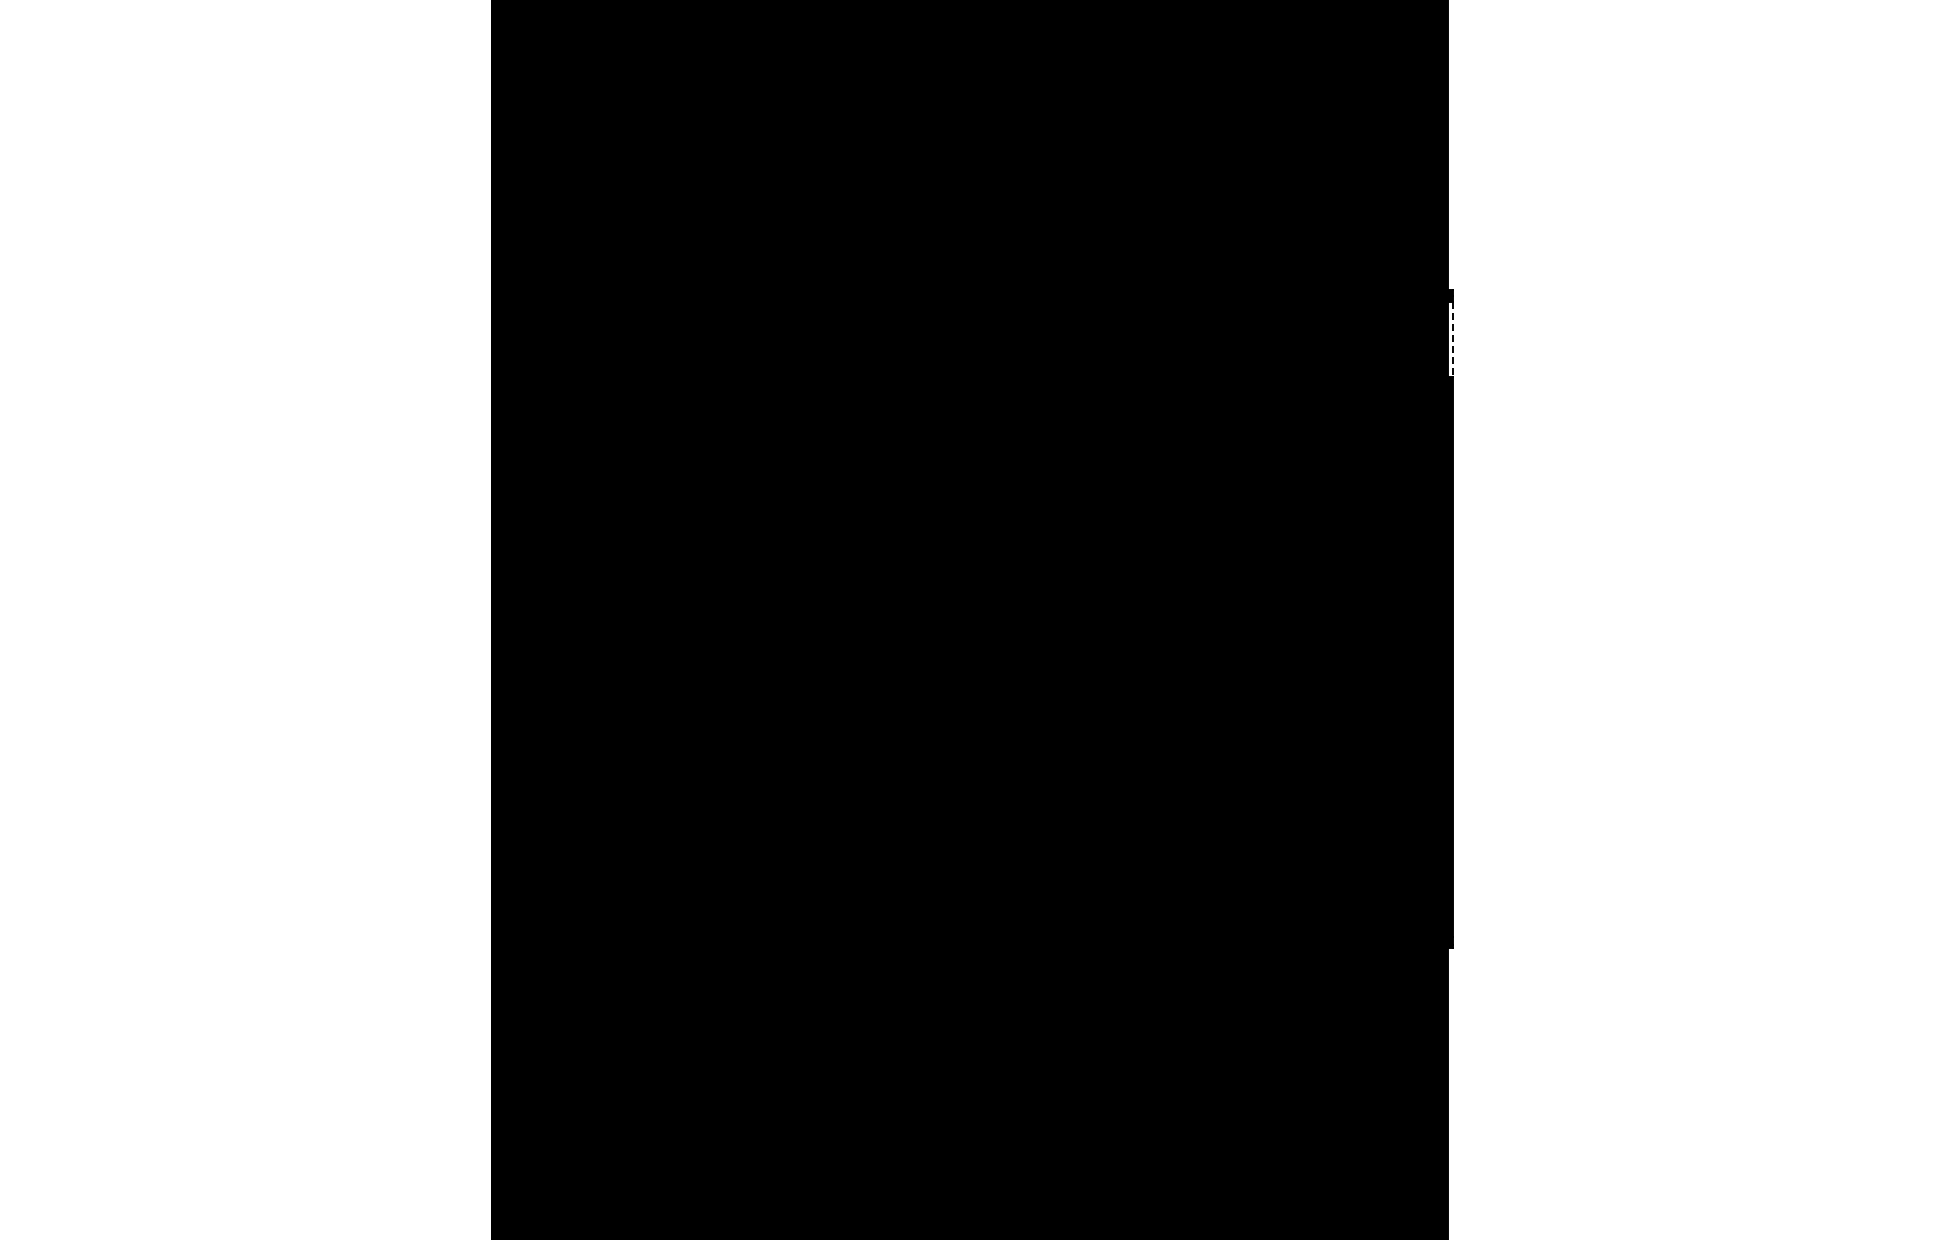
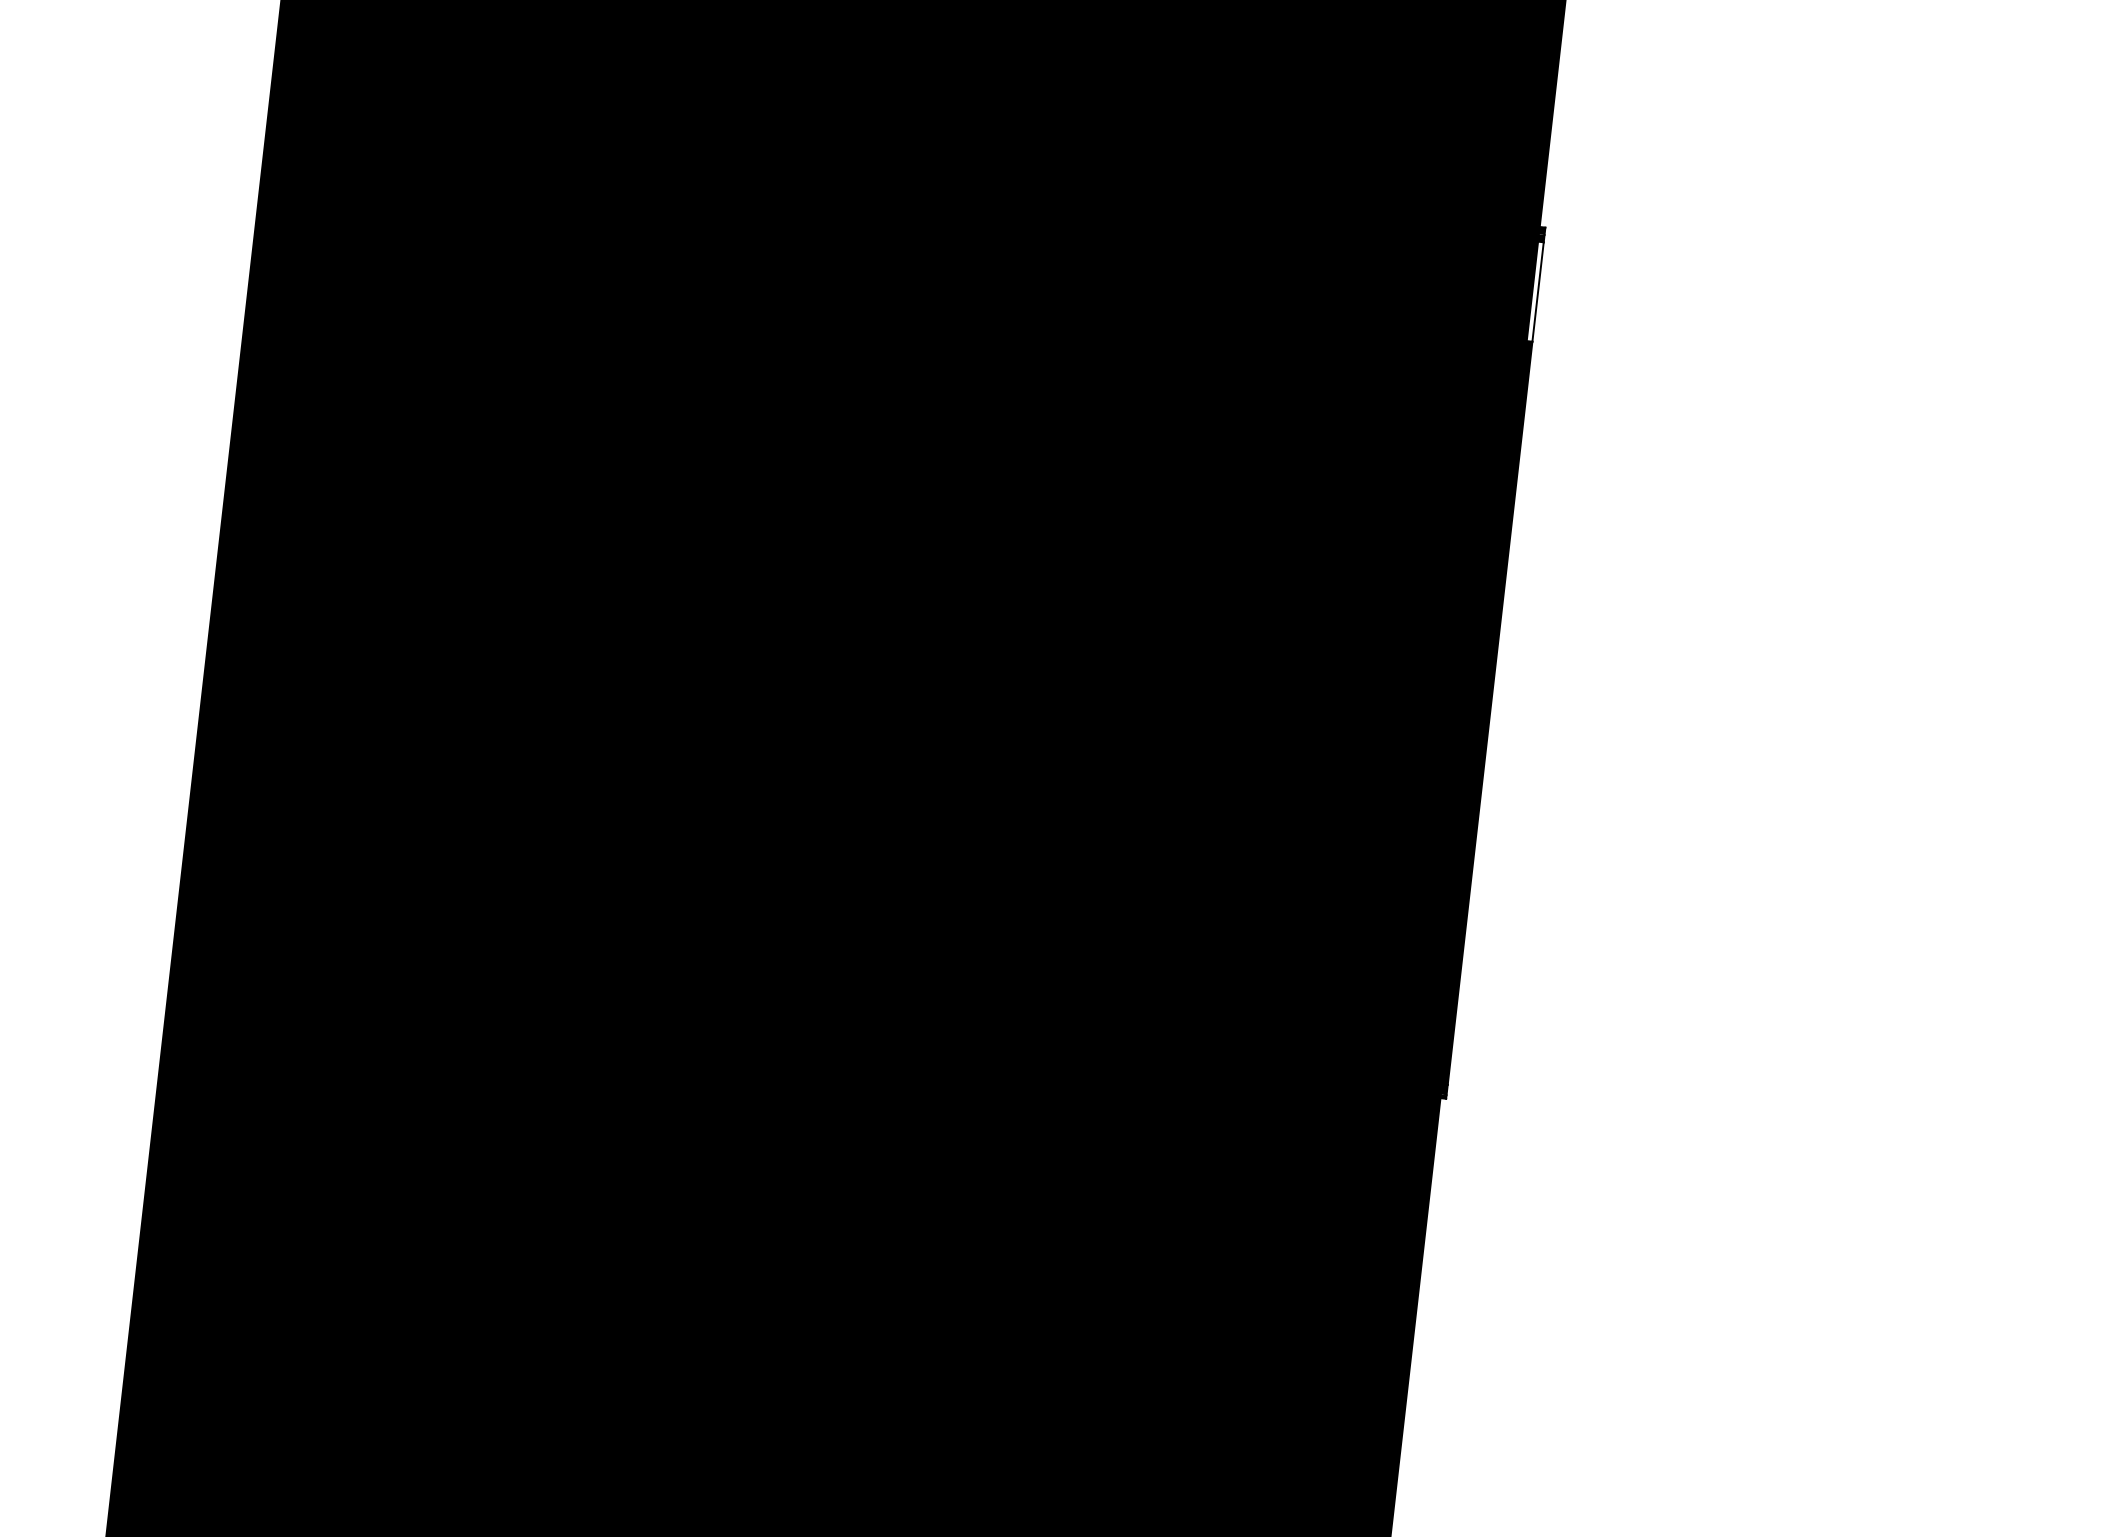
line: (1452, 339) -> (1537, 292), dashed -> solid

